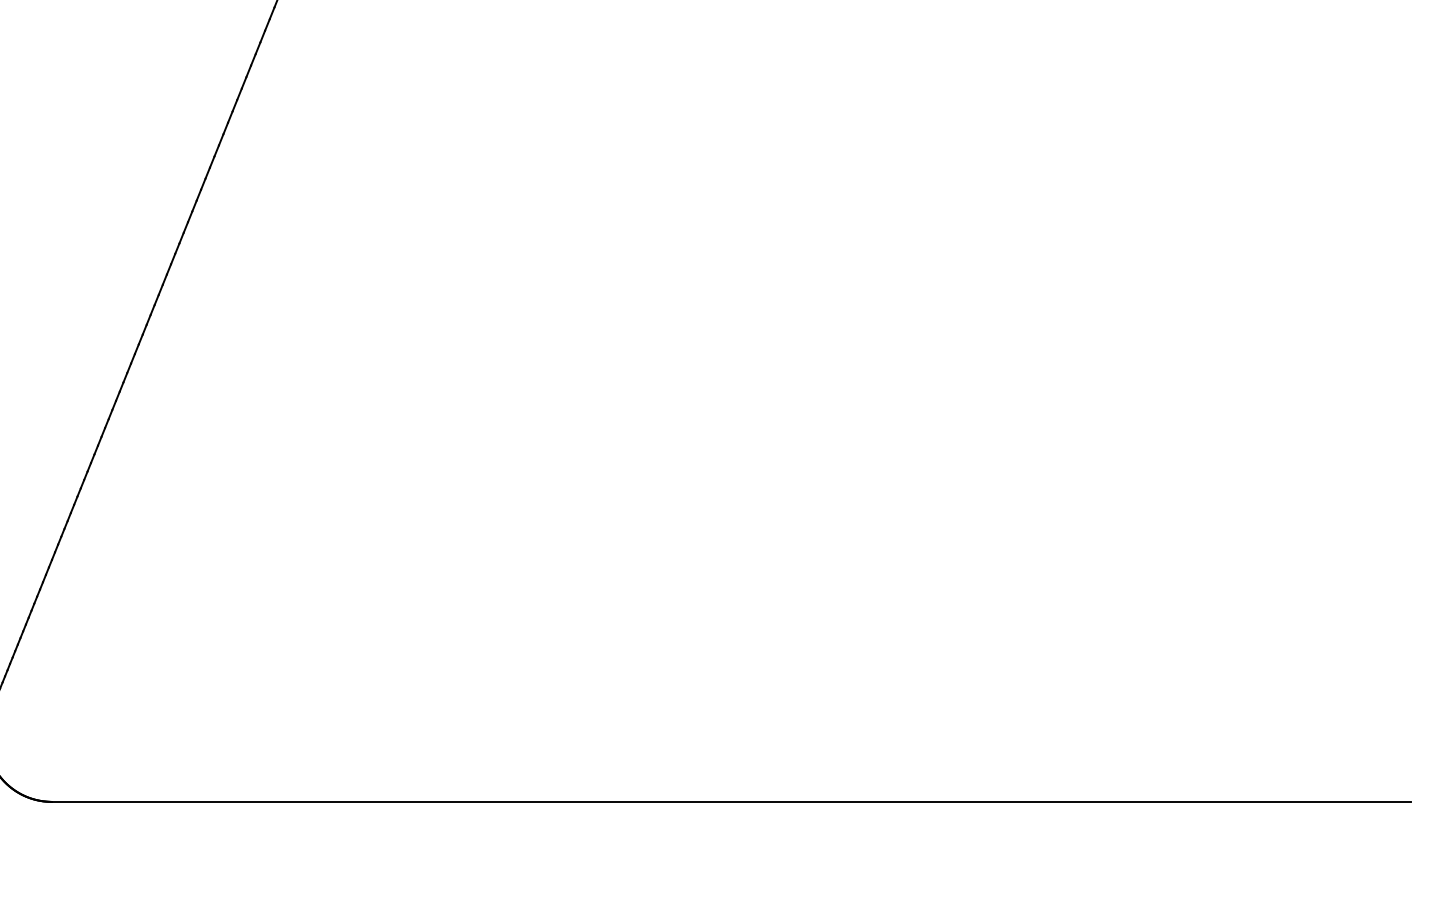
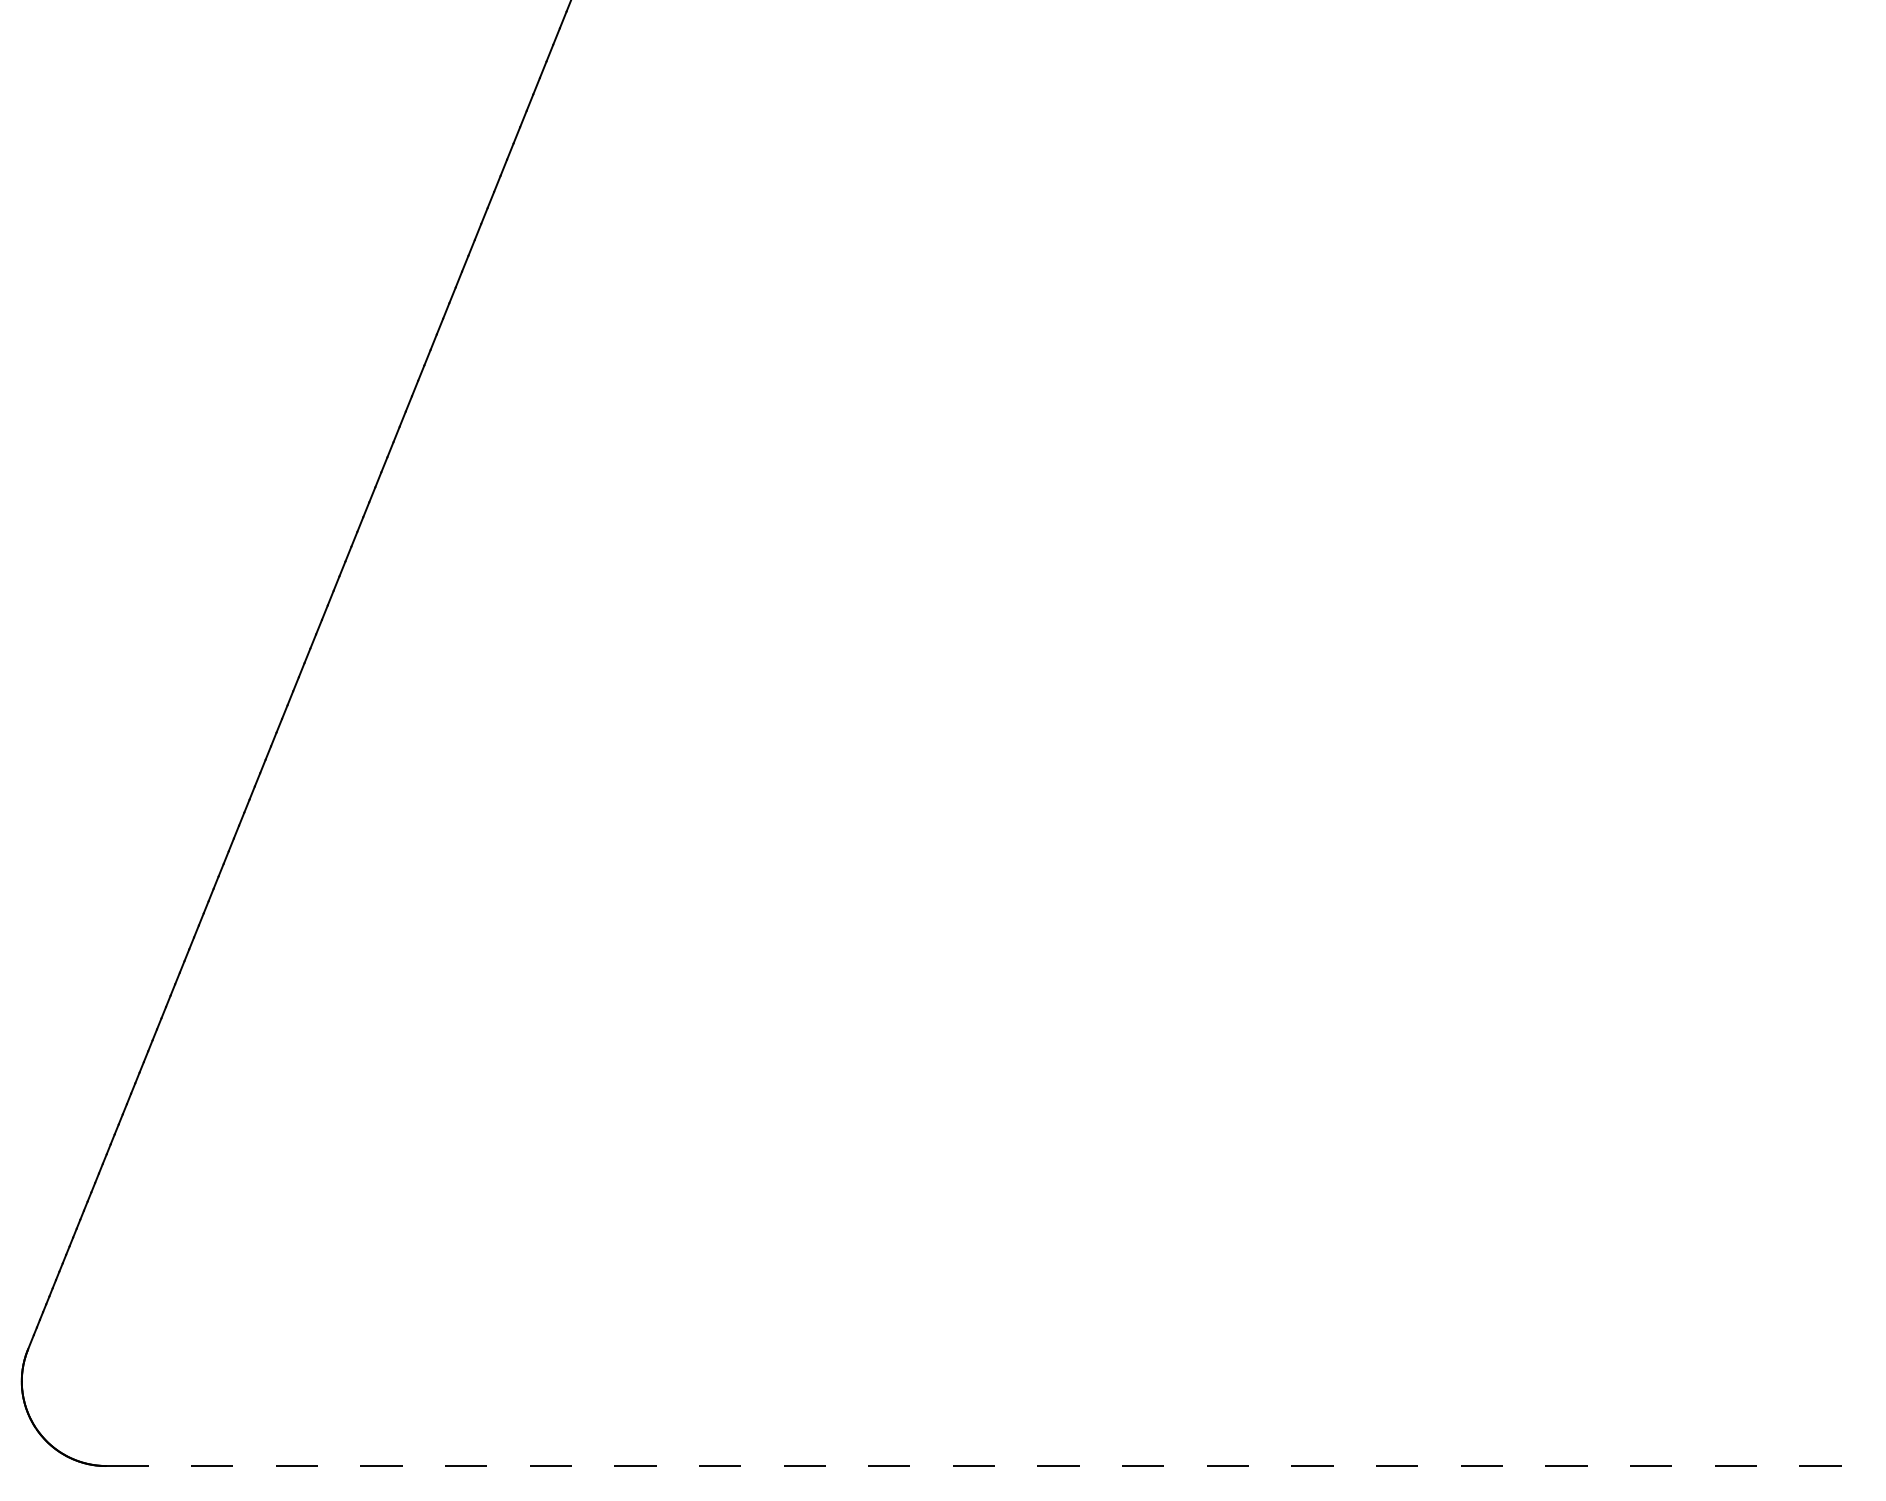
line: (731, 802) -> (982, 1466), solid -> dashed

